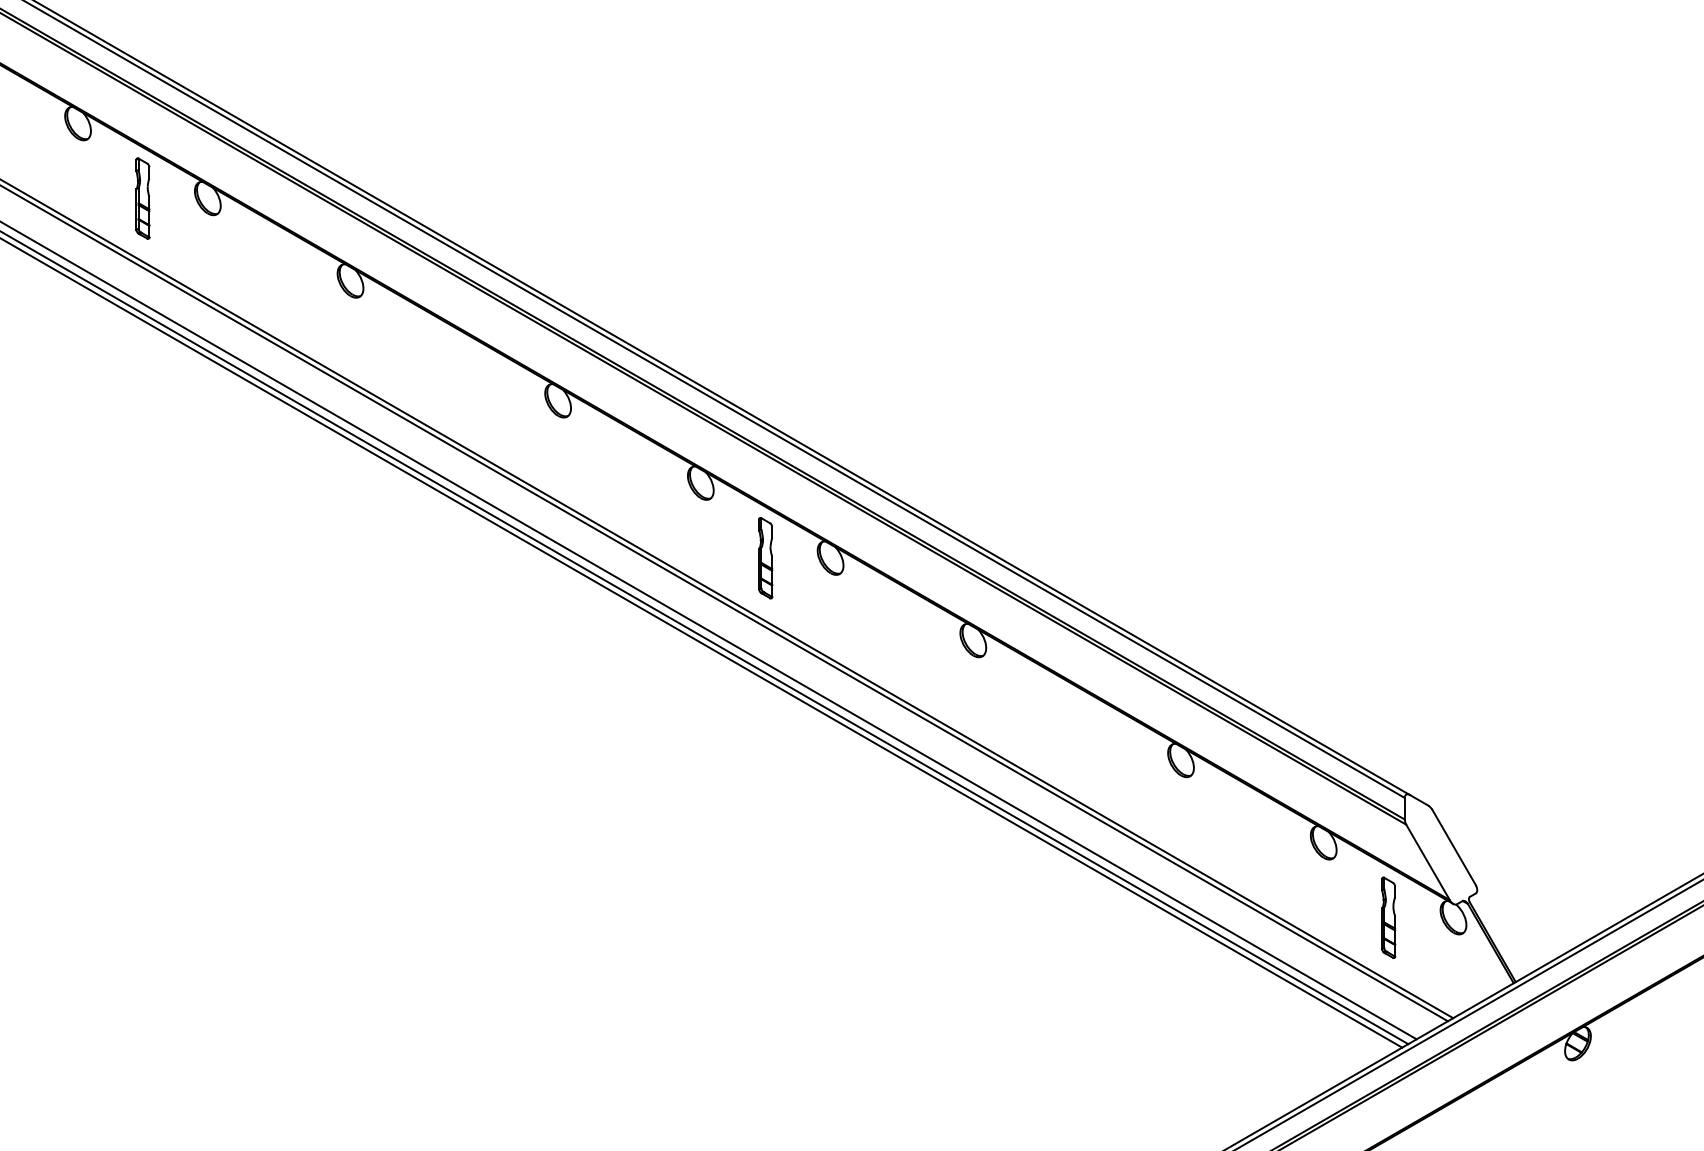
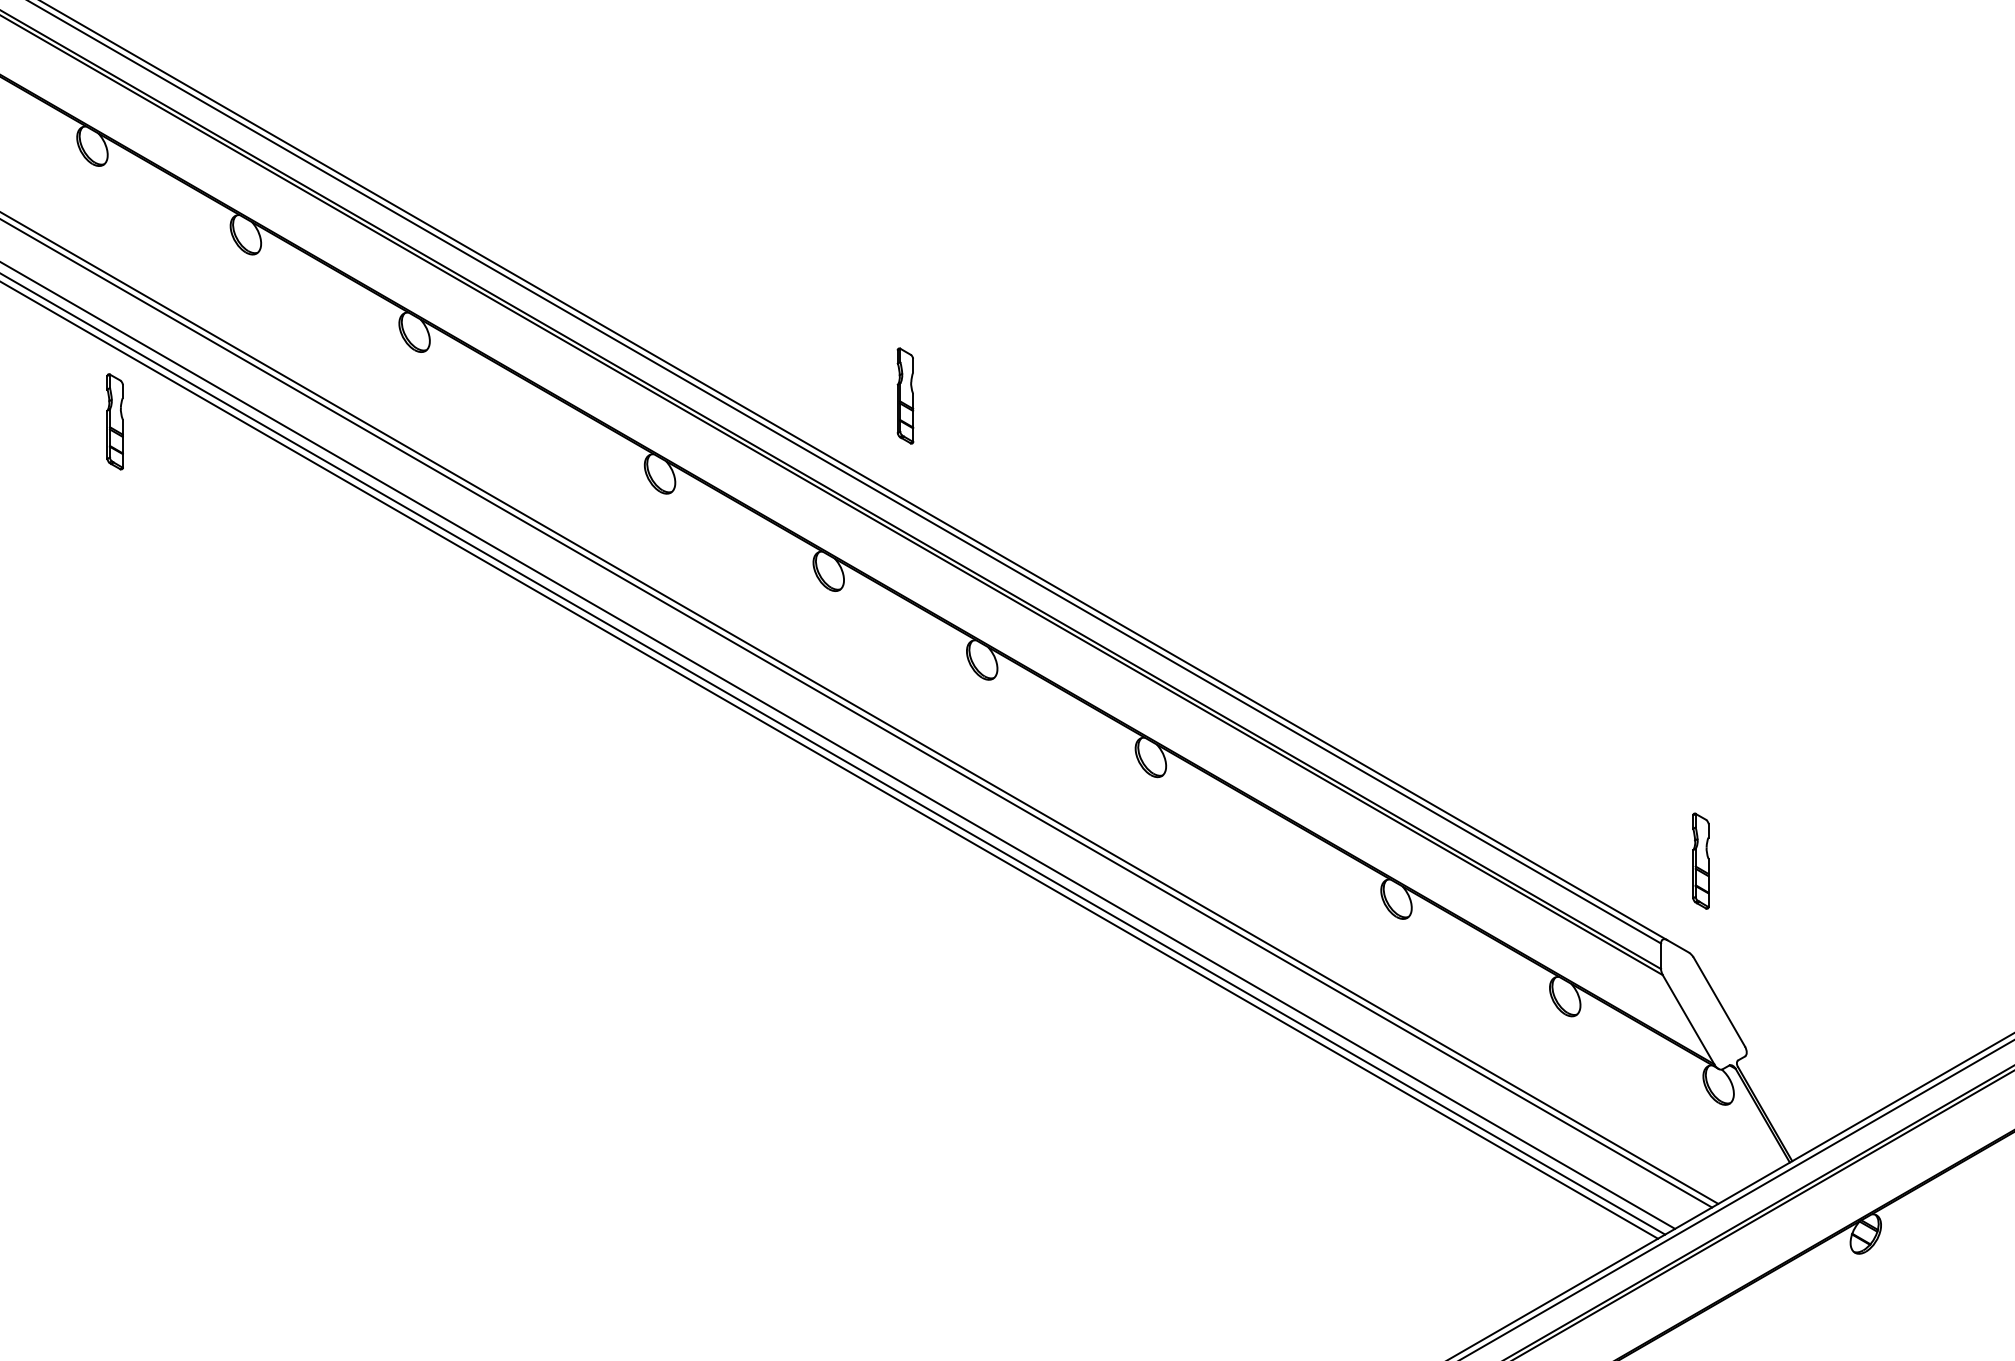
part: (142, 198) -> (114, 421), moved
part: (765, 557) -> (905, 395), moved
part: (1388, 917) -> (1700, 860), moved

